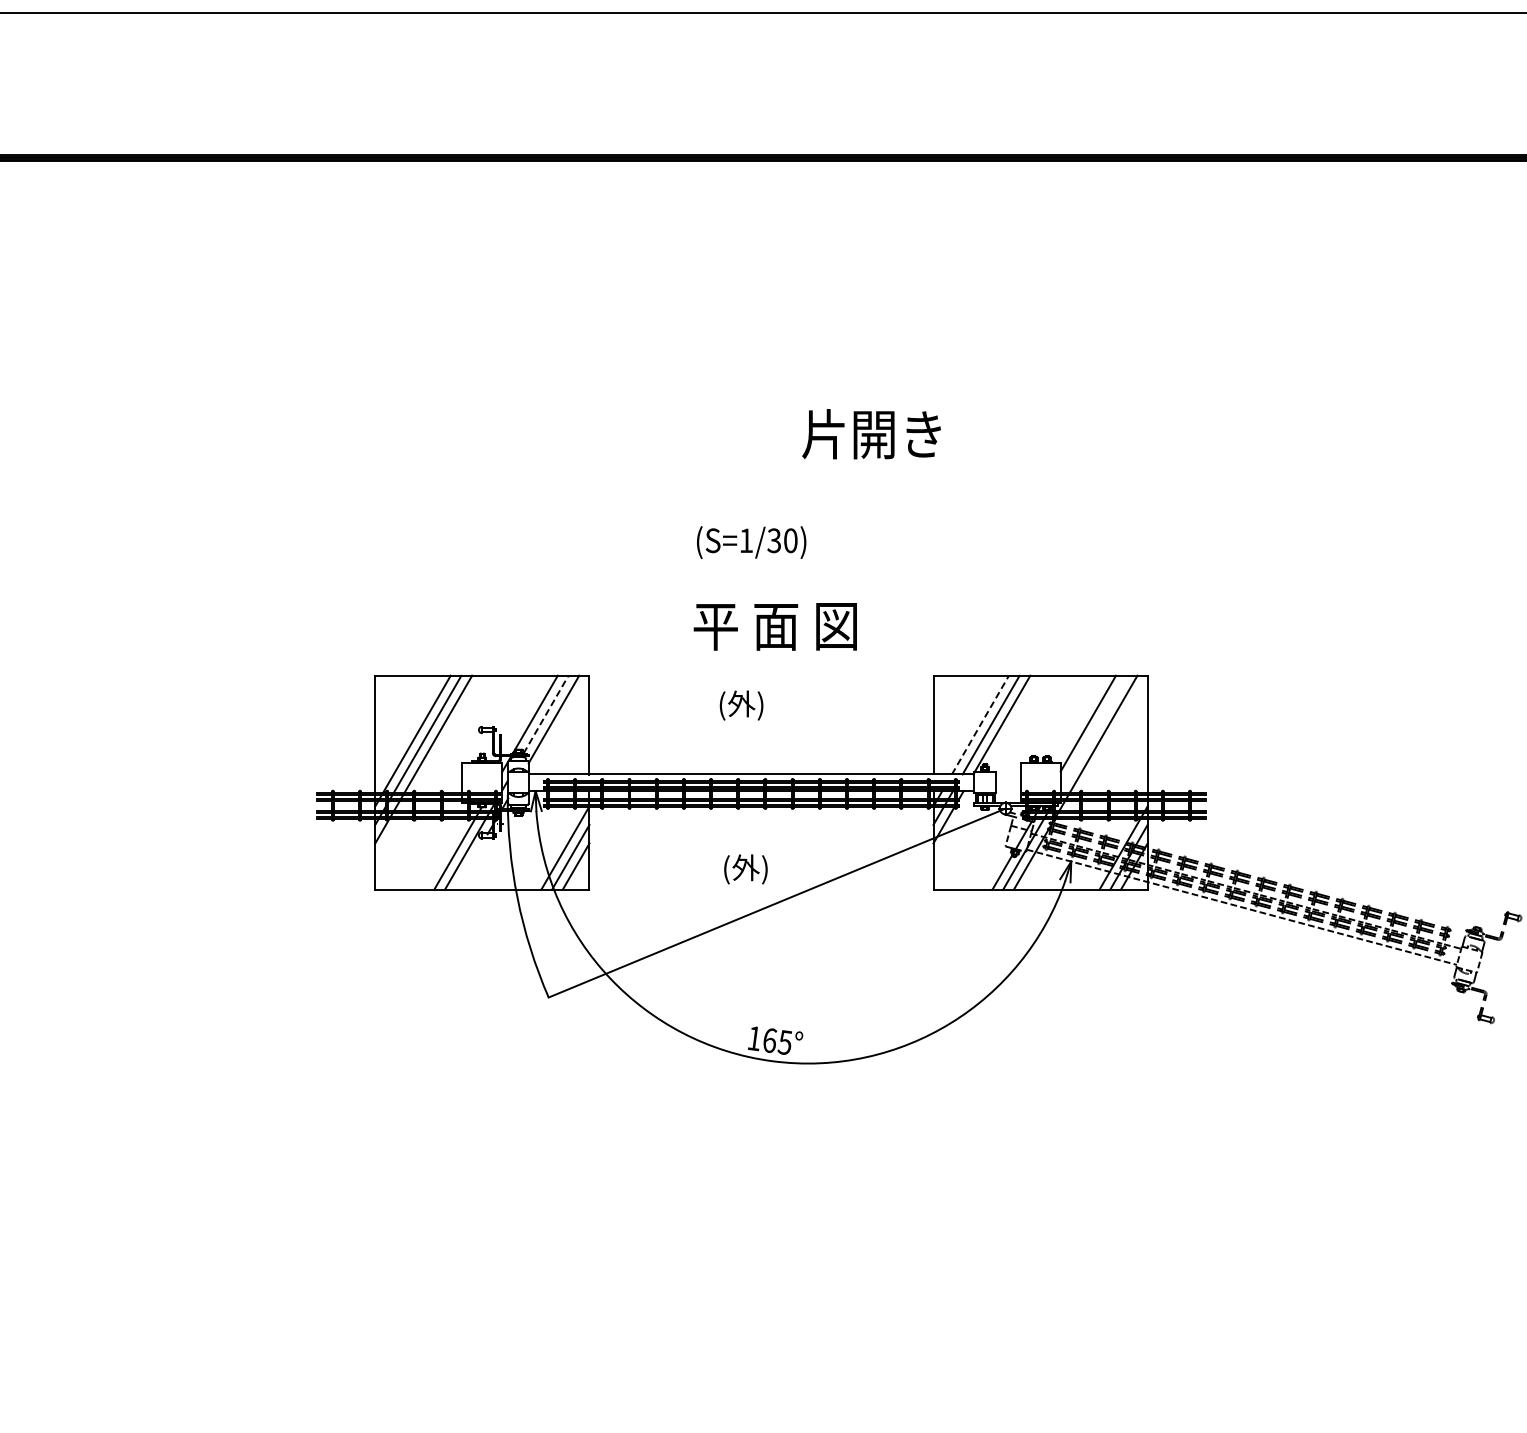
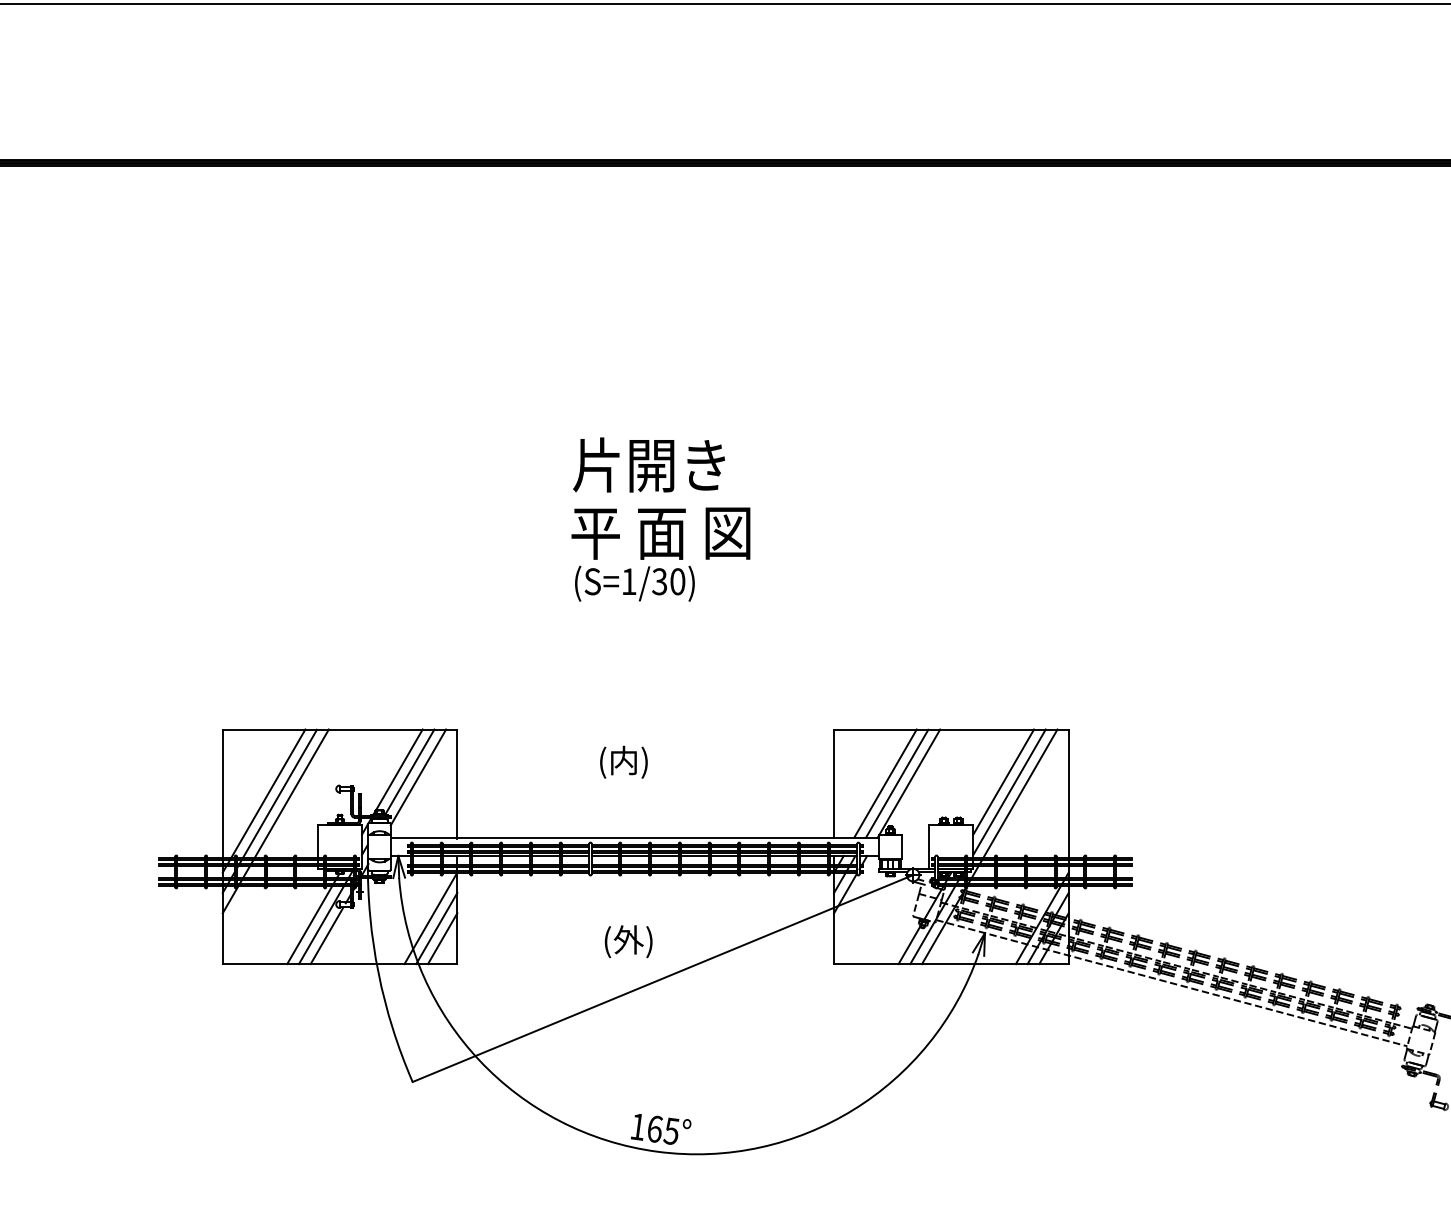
text: (871, 434) -> (649, 465), moved
text: (774, 626) -> (659, 533), moved
text: (741, 703) -> (623, 759), (外) -> (内)
line: (546, 714) -> (410, 772), dashed -> solid
line: (980, 724) -> (885, 782), dashed -> solid
line: (1093, 732) -> (1009, 791), added
line: (470, 863) -> (327, 935), added

